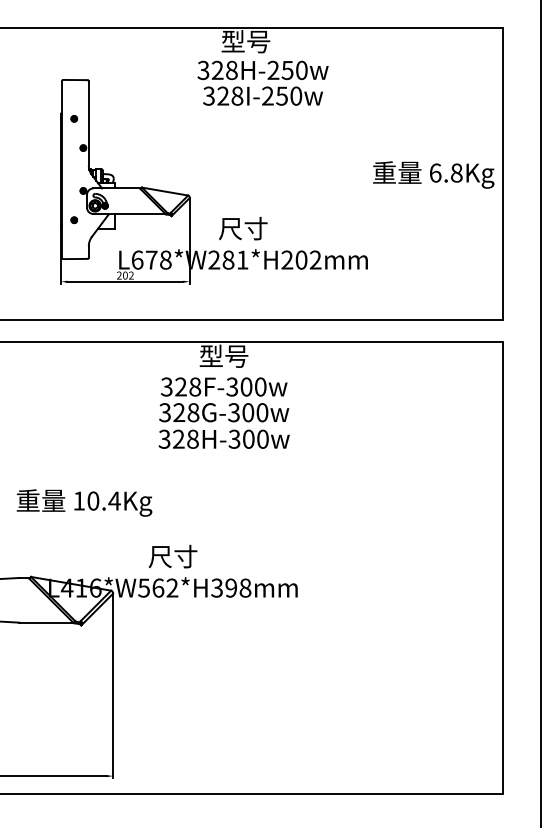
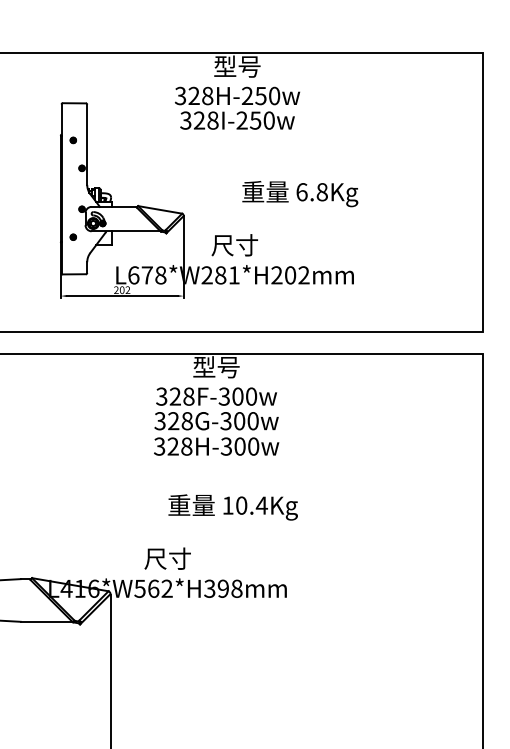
text: (262, 82) -> (236, 107), moved
text: (433, 174) -> (300, 193), moved
text: (84, 502) -> (233, 507), moved

